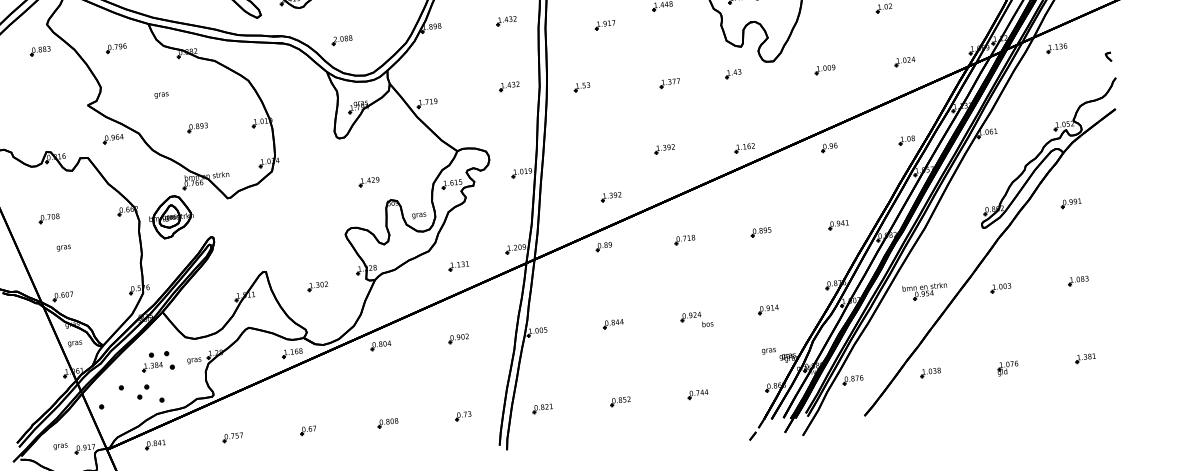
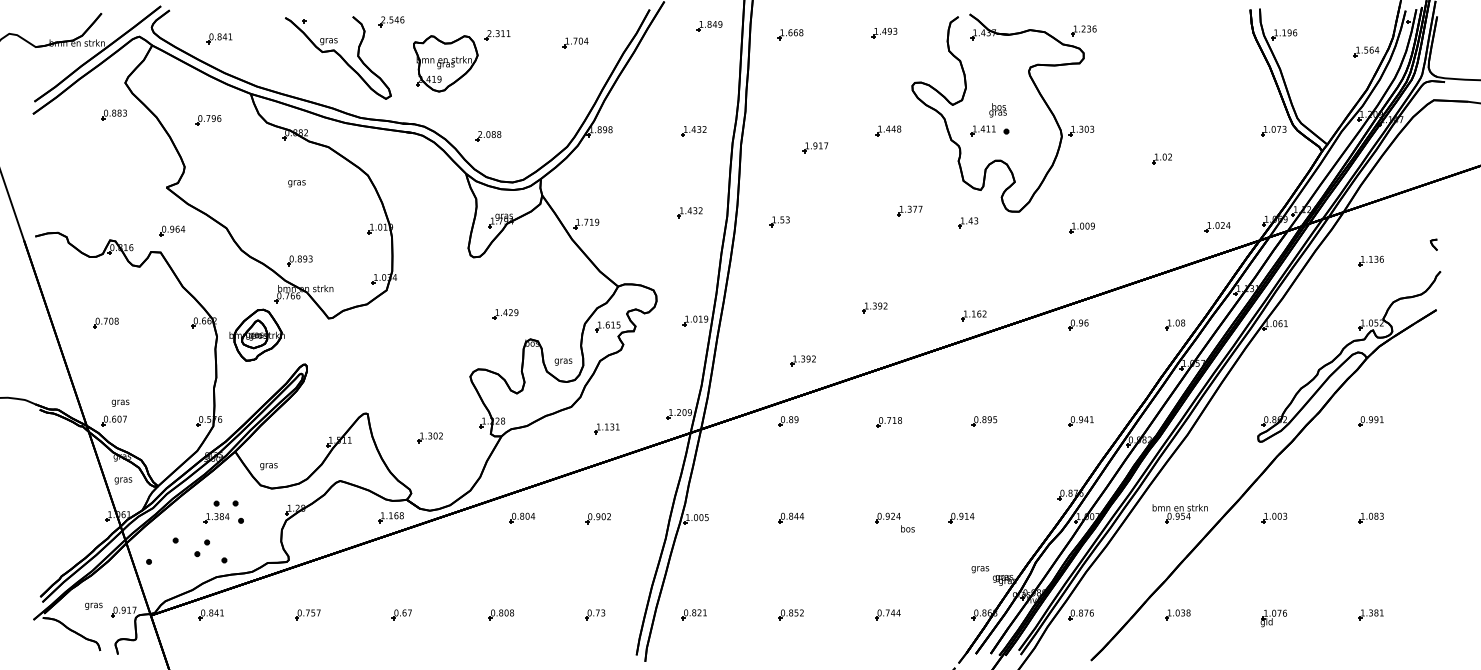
part: (1056, 47) -> (1370, 260), moved
part: (904, 61) -> (1217, 227), moved
part: (669, 82) -> (909, 210), moved
text: (161, 95) -> (296, 183), moved
part: (197, 127) -> (299, 260), moved
part: (113, 138) -> (172, 230), moved
text: (63, 247) -> (120, 402), moved
part: (768, 309) -> (961, 517), moved
part: (381, 345) -> (522, 517), moved
text: (193, 360) -> (268, 466), moved

